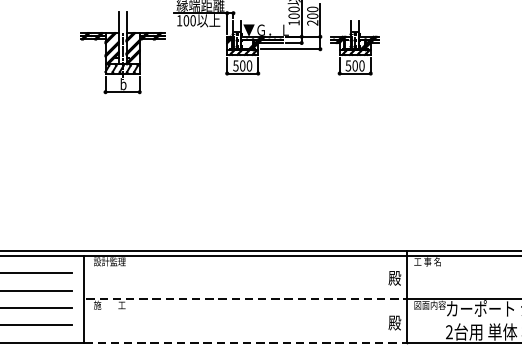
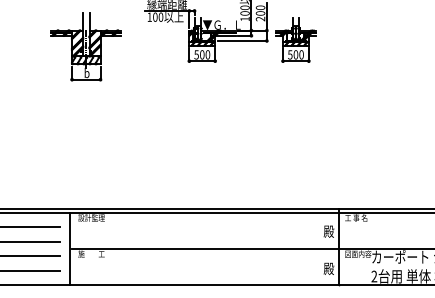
part: (121, 52) -> (85, 46), moved
line: (246, 299) -> (205, 249), dashed -> solid
line: (246, 342) -> (205, 285), dashed -> solid

